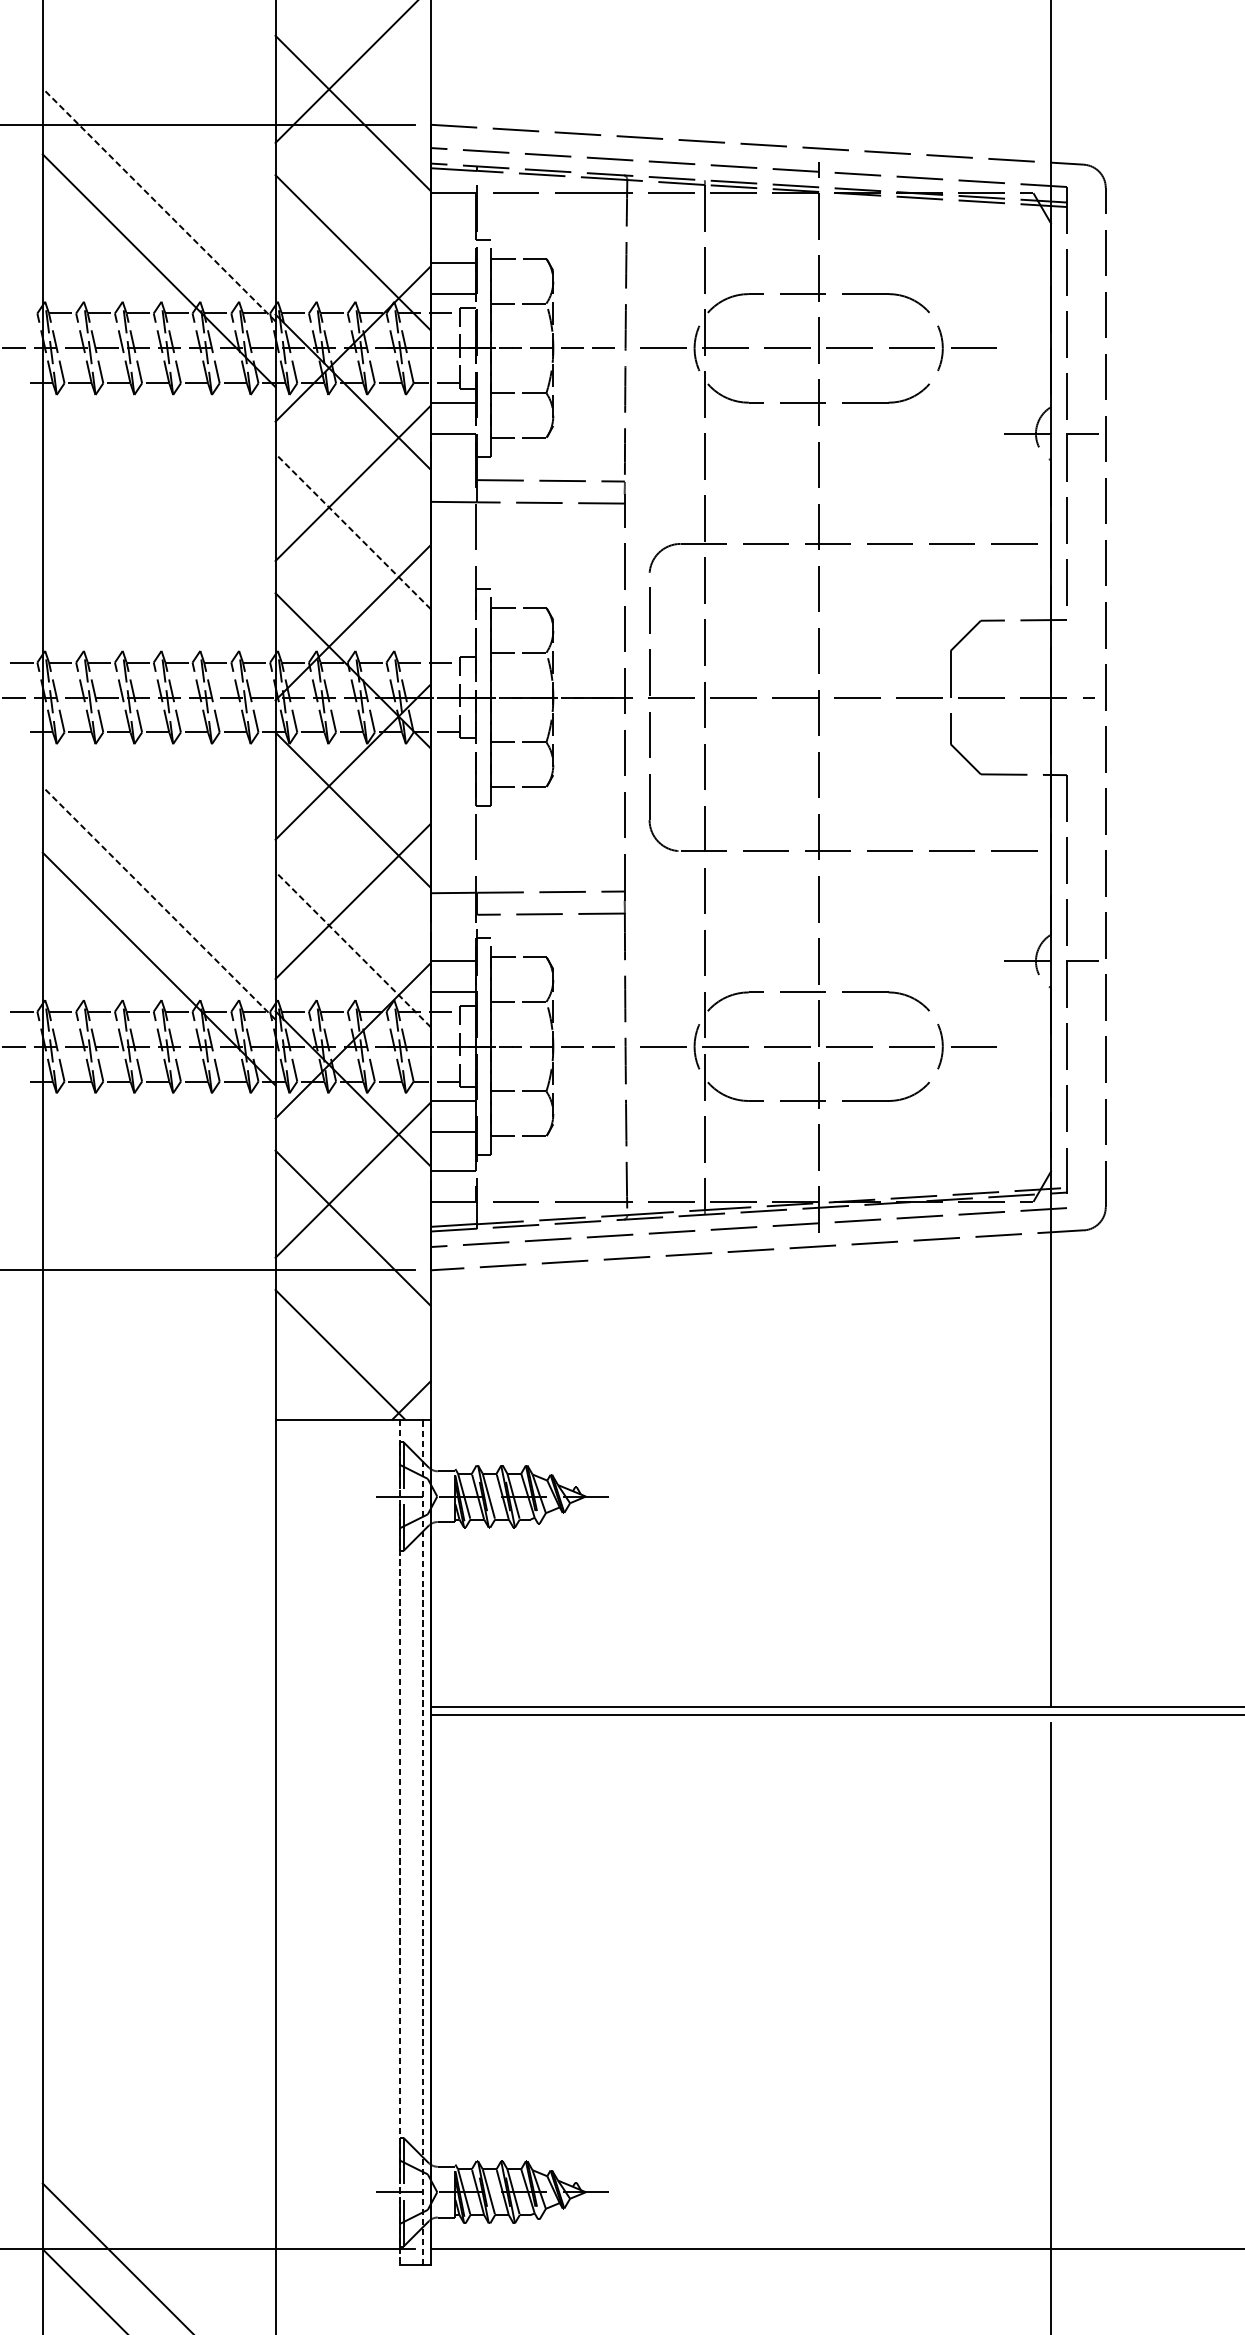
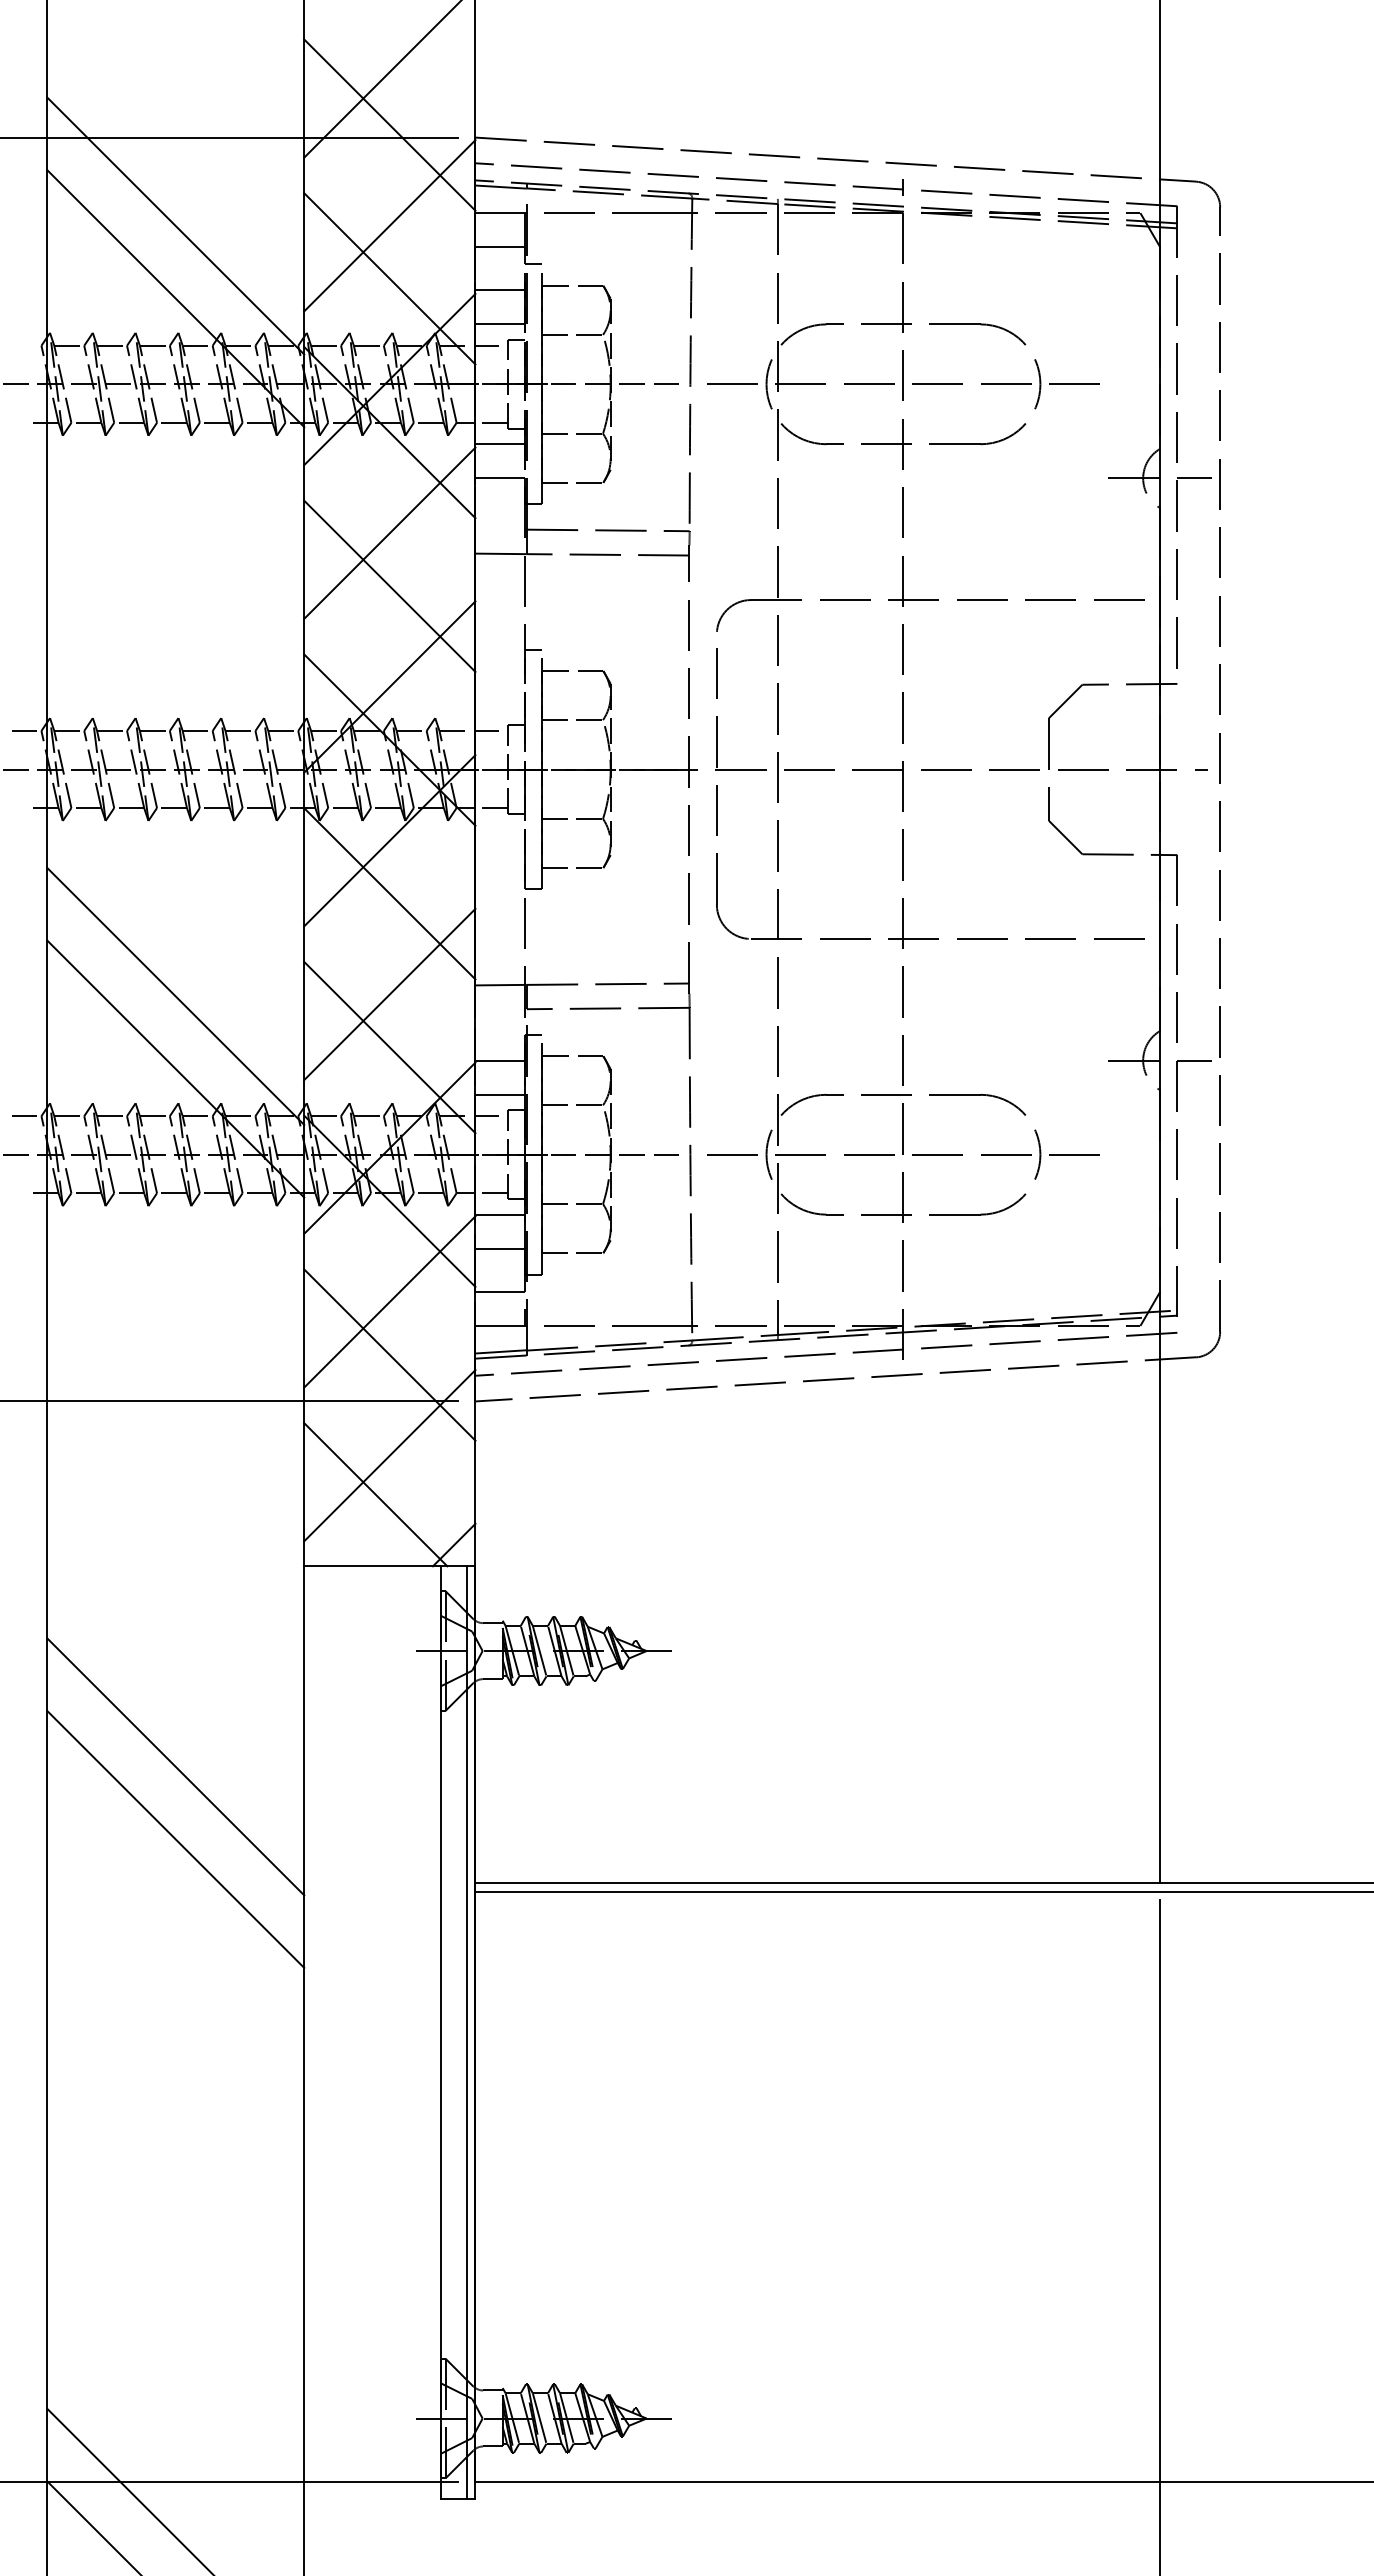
line: (352, 204) -> (389, 225), added
line: (158, 205) -> (175, 226), dashed -> solid
line: (453, 224) -> (500, 247), added
line: (352, 530) -> (389, 585), dashed -> solid
line: (158, 903) -> (175, 996), dashed -> solid
line: (352, 949) -> (389, 1047), dashed -> solid
line: (352, 1319) -> (389, 1455), added
line: (158, 1601) -> (175, 1766), added
line: (158, 1667) -> (175, 1839), added
line: (422, 1841) -> (466, 2031), dashed -> solid
line: (399, 1842) -> (441, 2032), dashed -> solid

